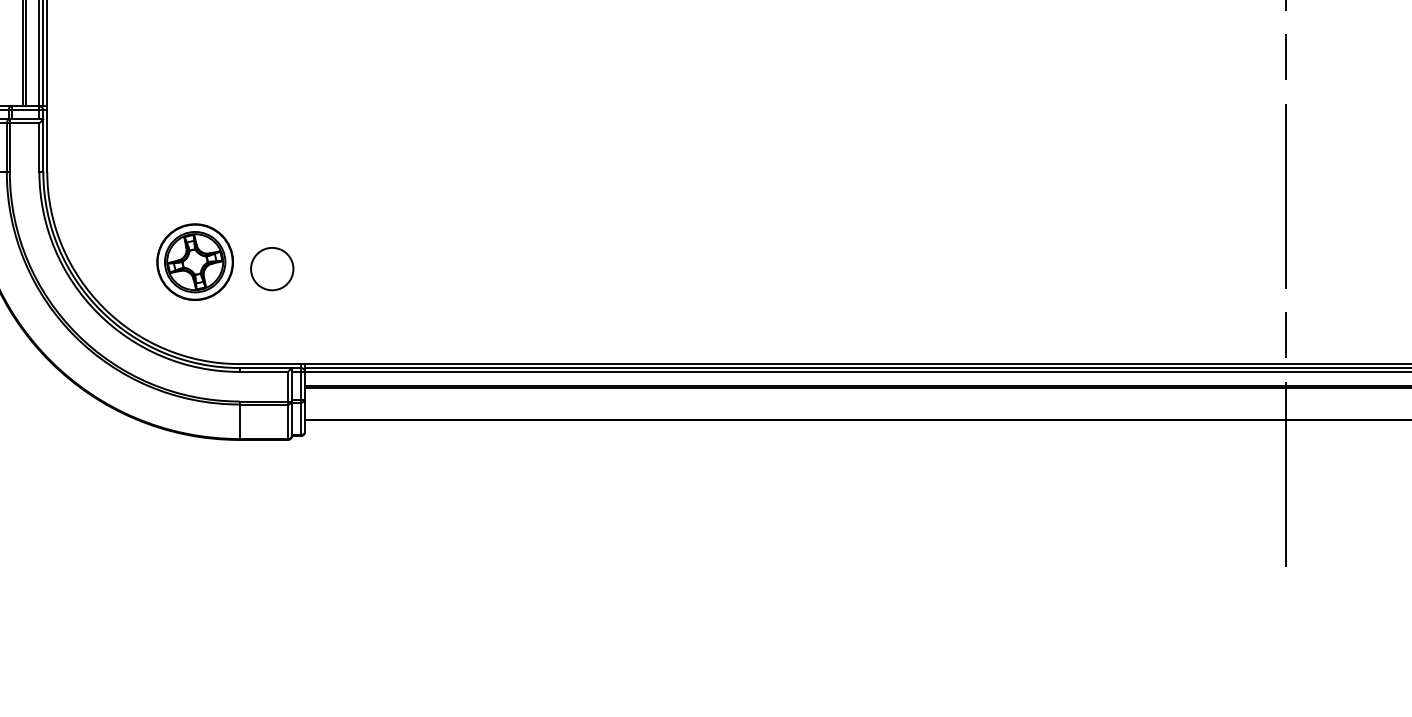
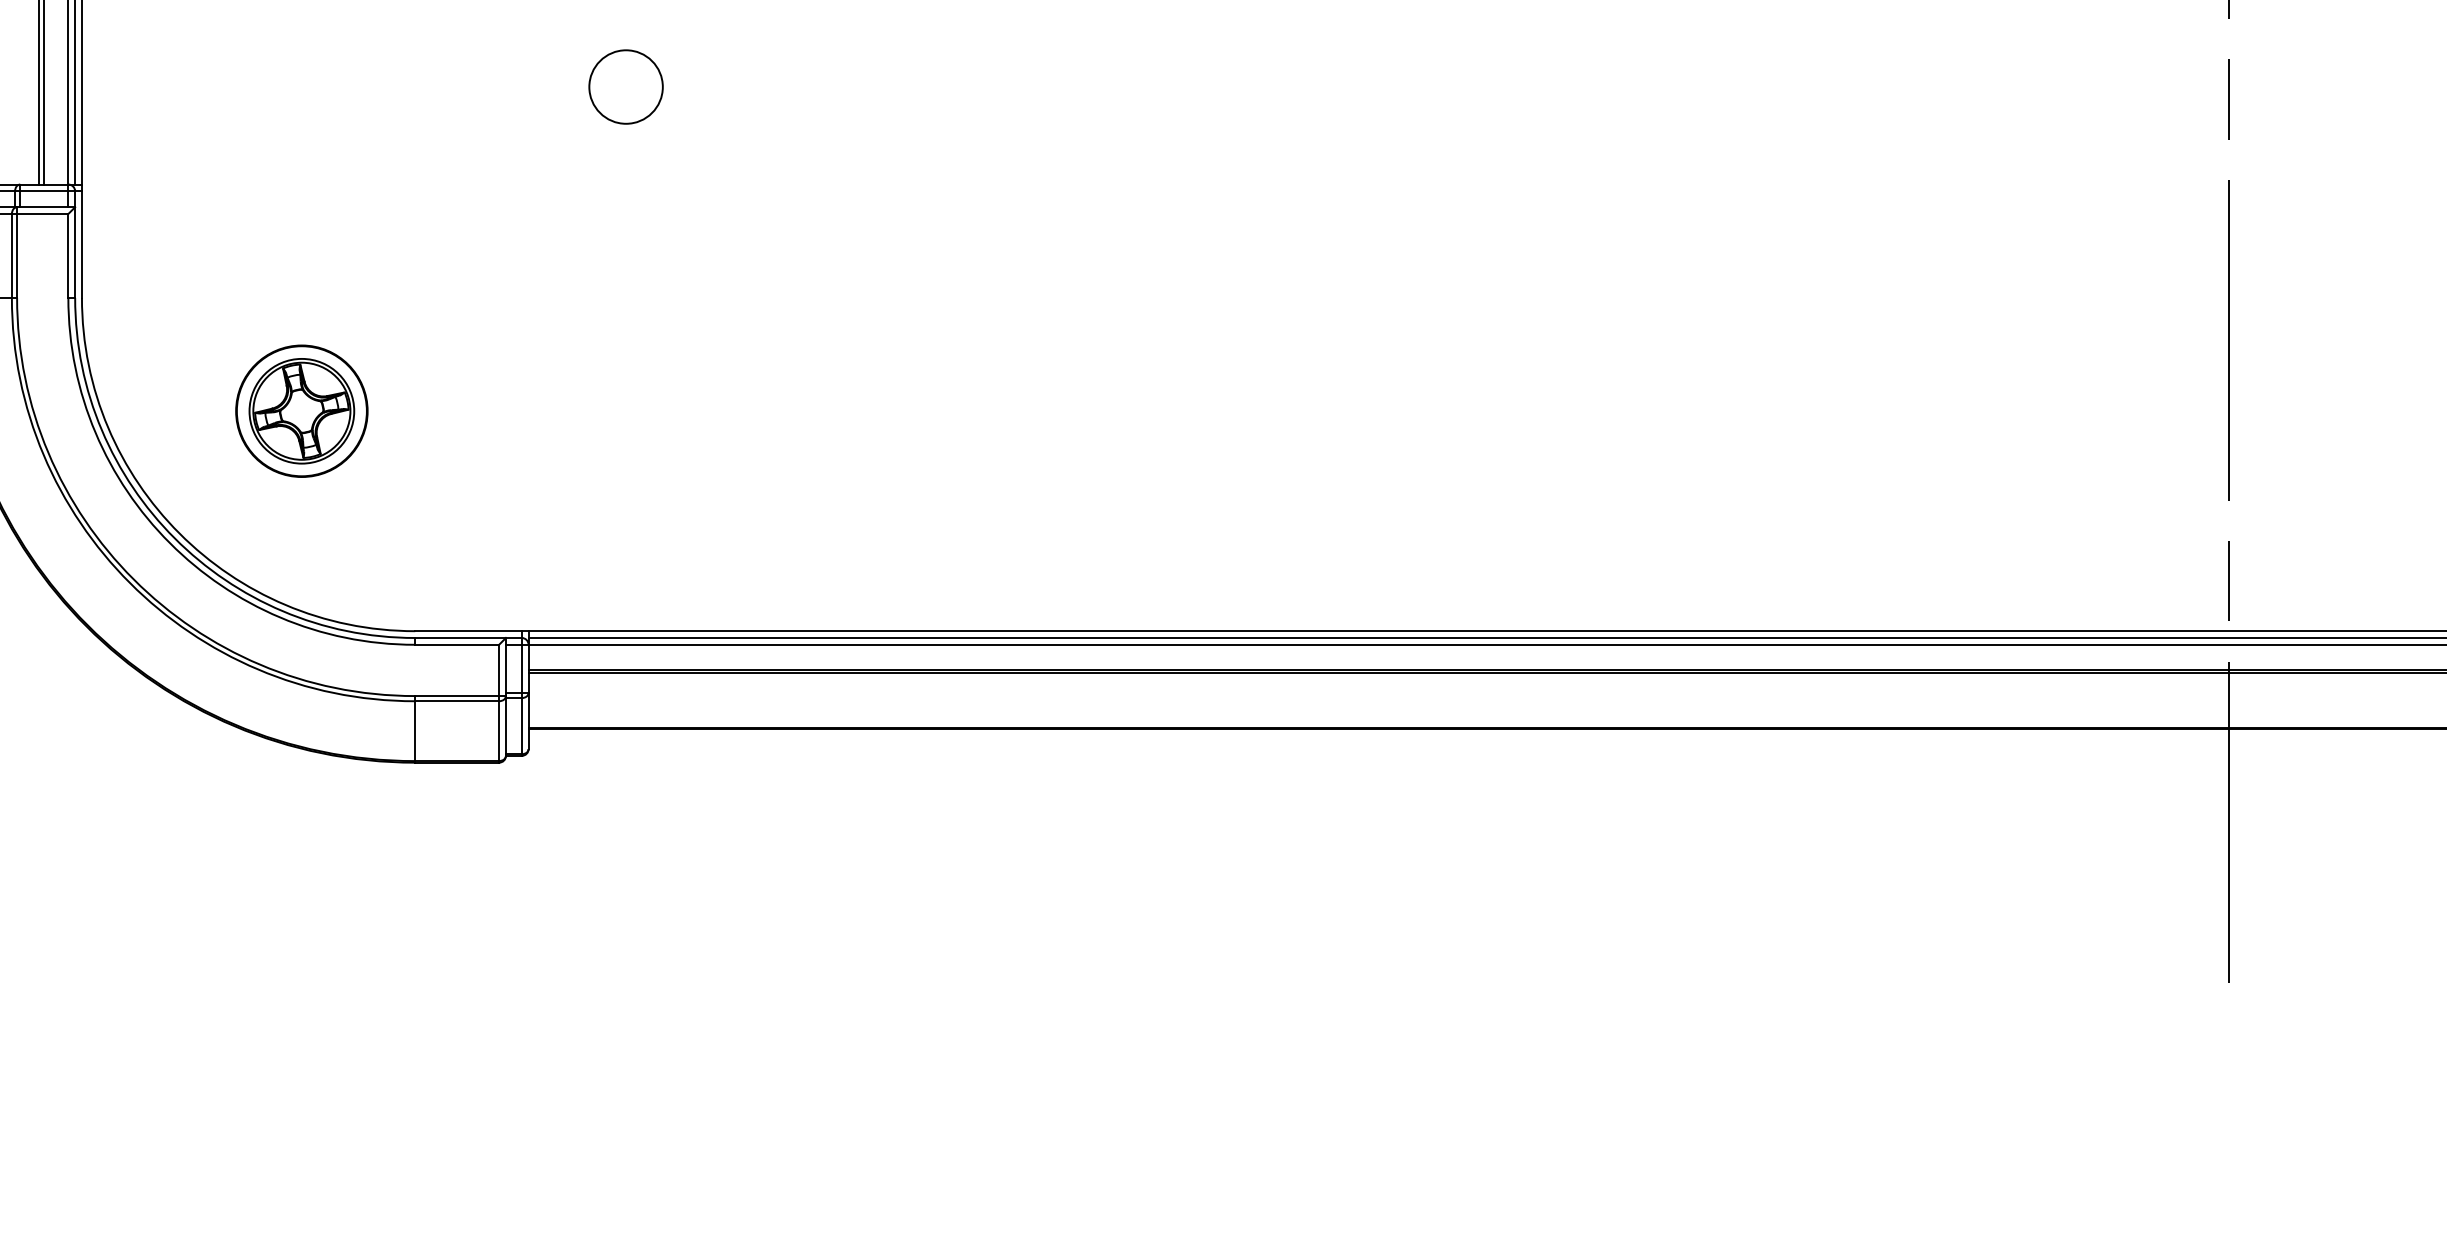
part: (194, 261) -> (300, 410), moved
circle: (272, 269) -> (626, 87), moved

